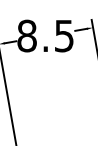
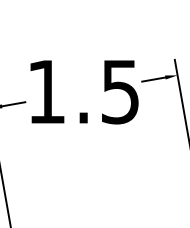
text: (26, 35) -> (45, 90), 8.5 -> 1.5

